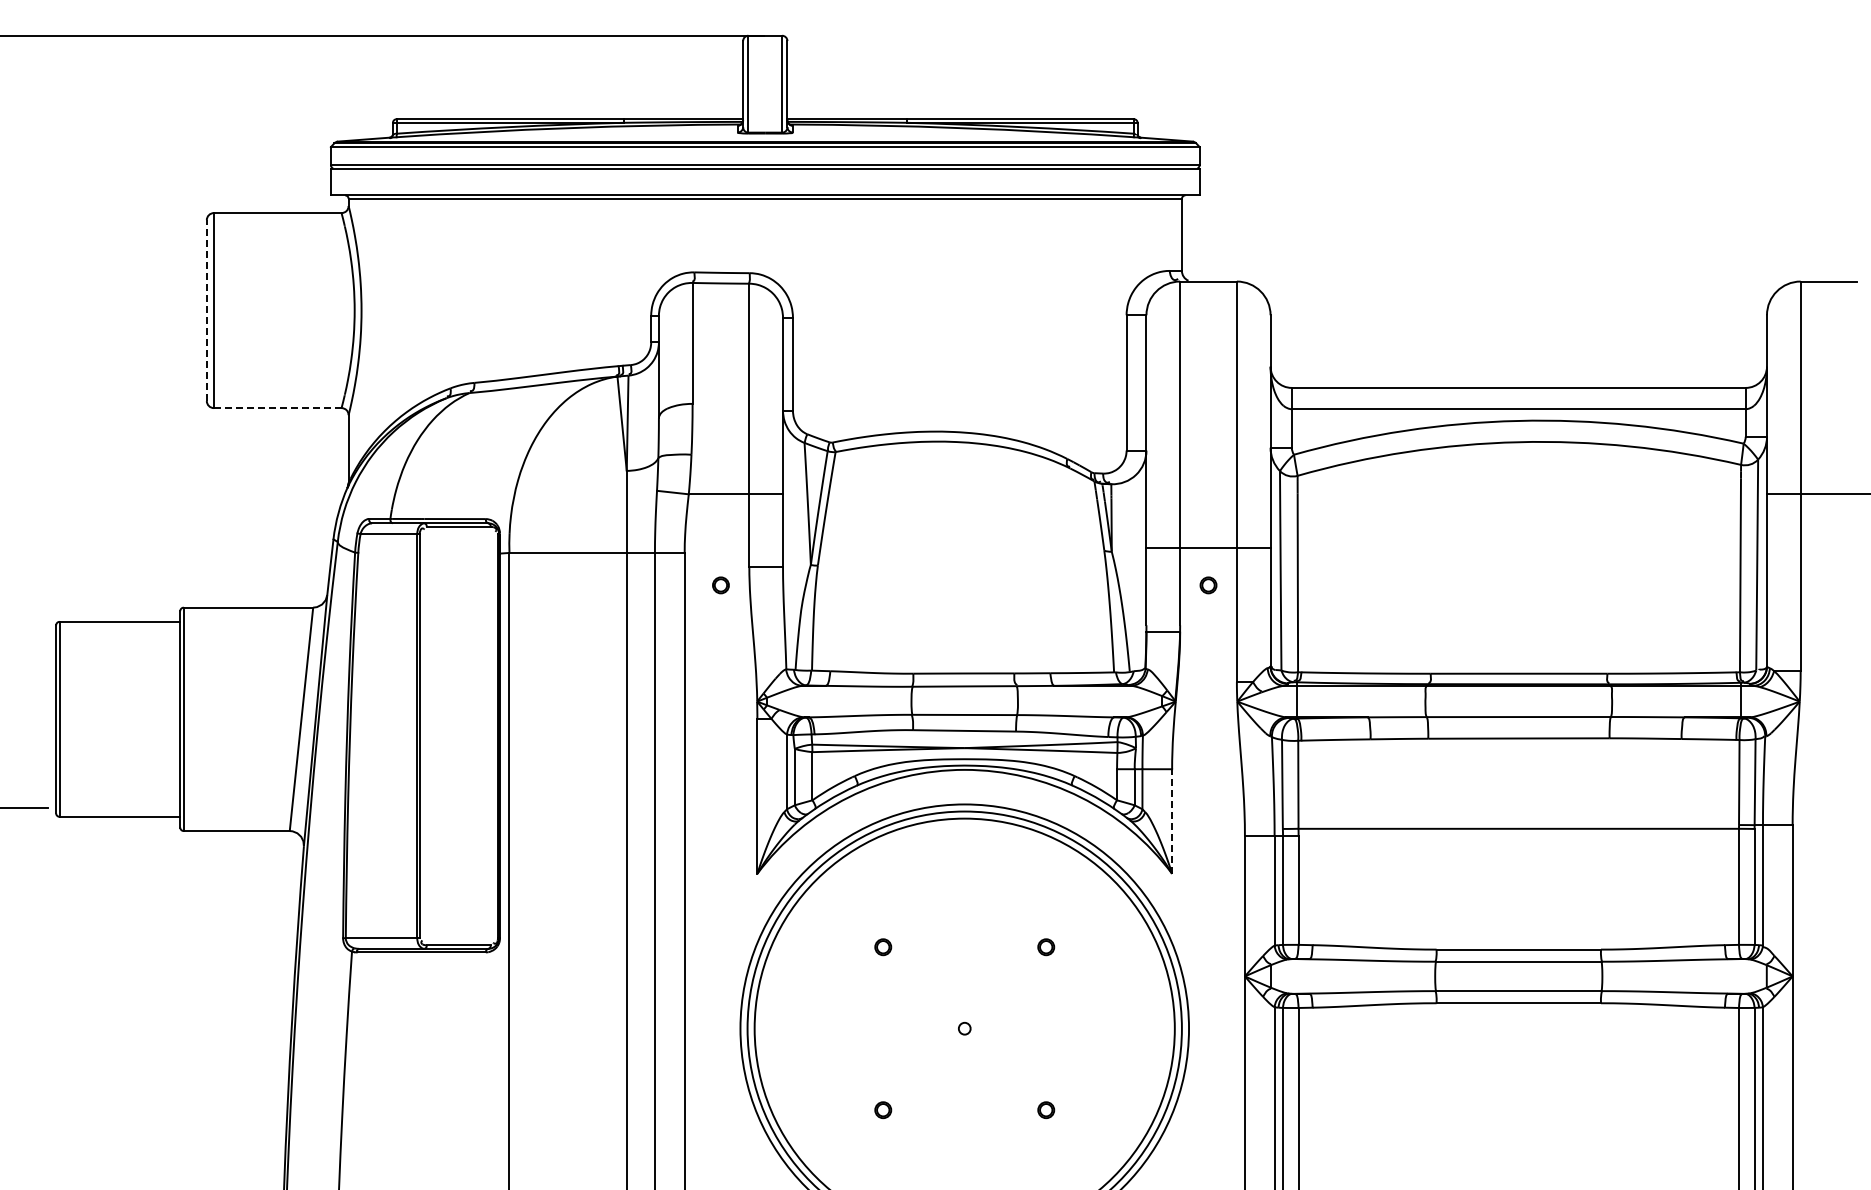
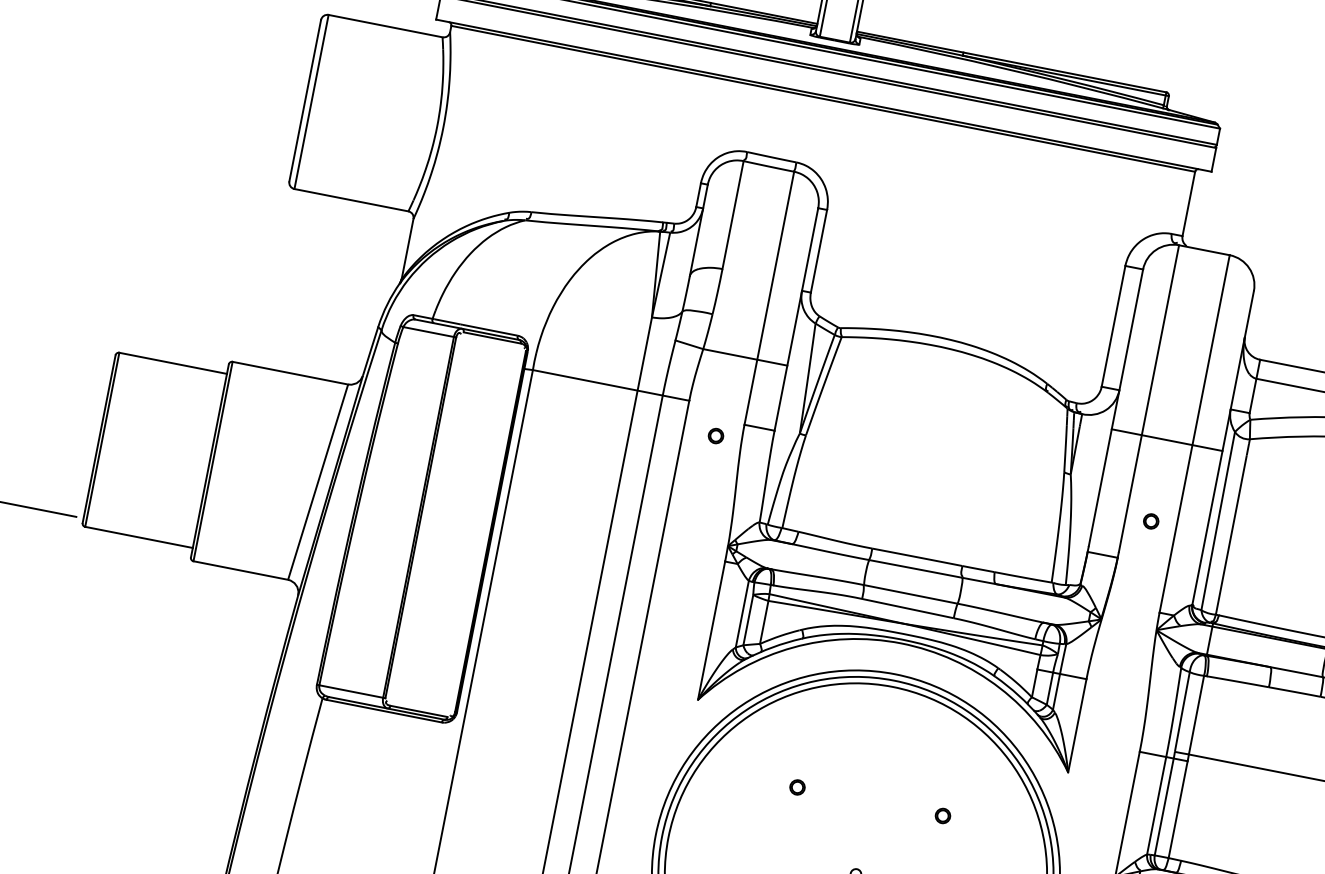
line: (206, 310) -> (304, 100), dashed -> solid
line: (277, 408) -> (351, 200), dashed -> solid
line: (1208, 548) -> (1167, 440), moved
line: (1172, 821) -> (1077, 725), dashed -> solid

